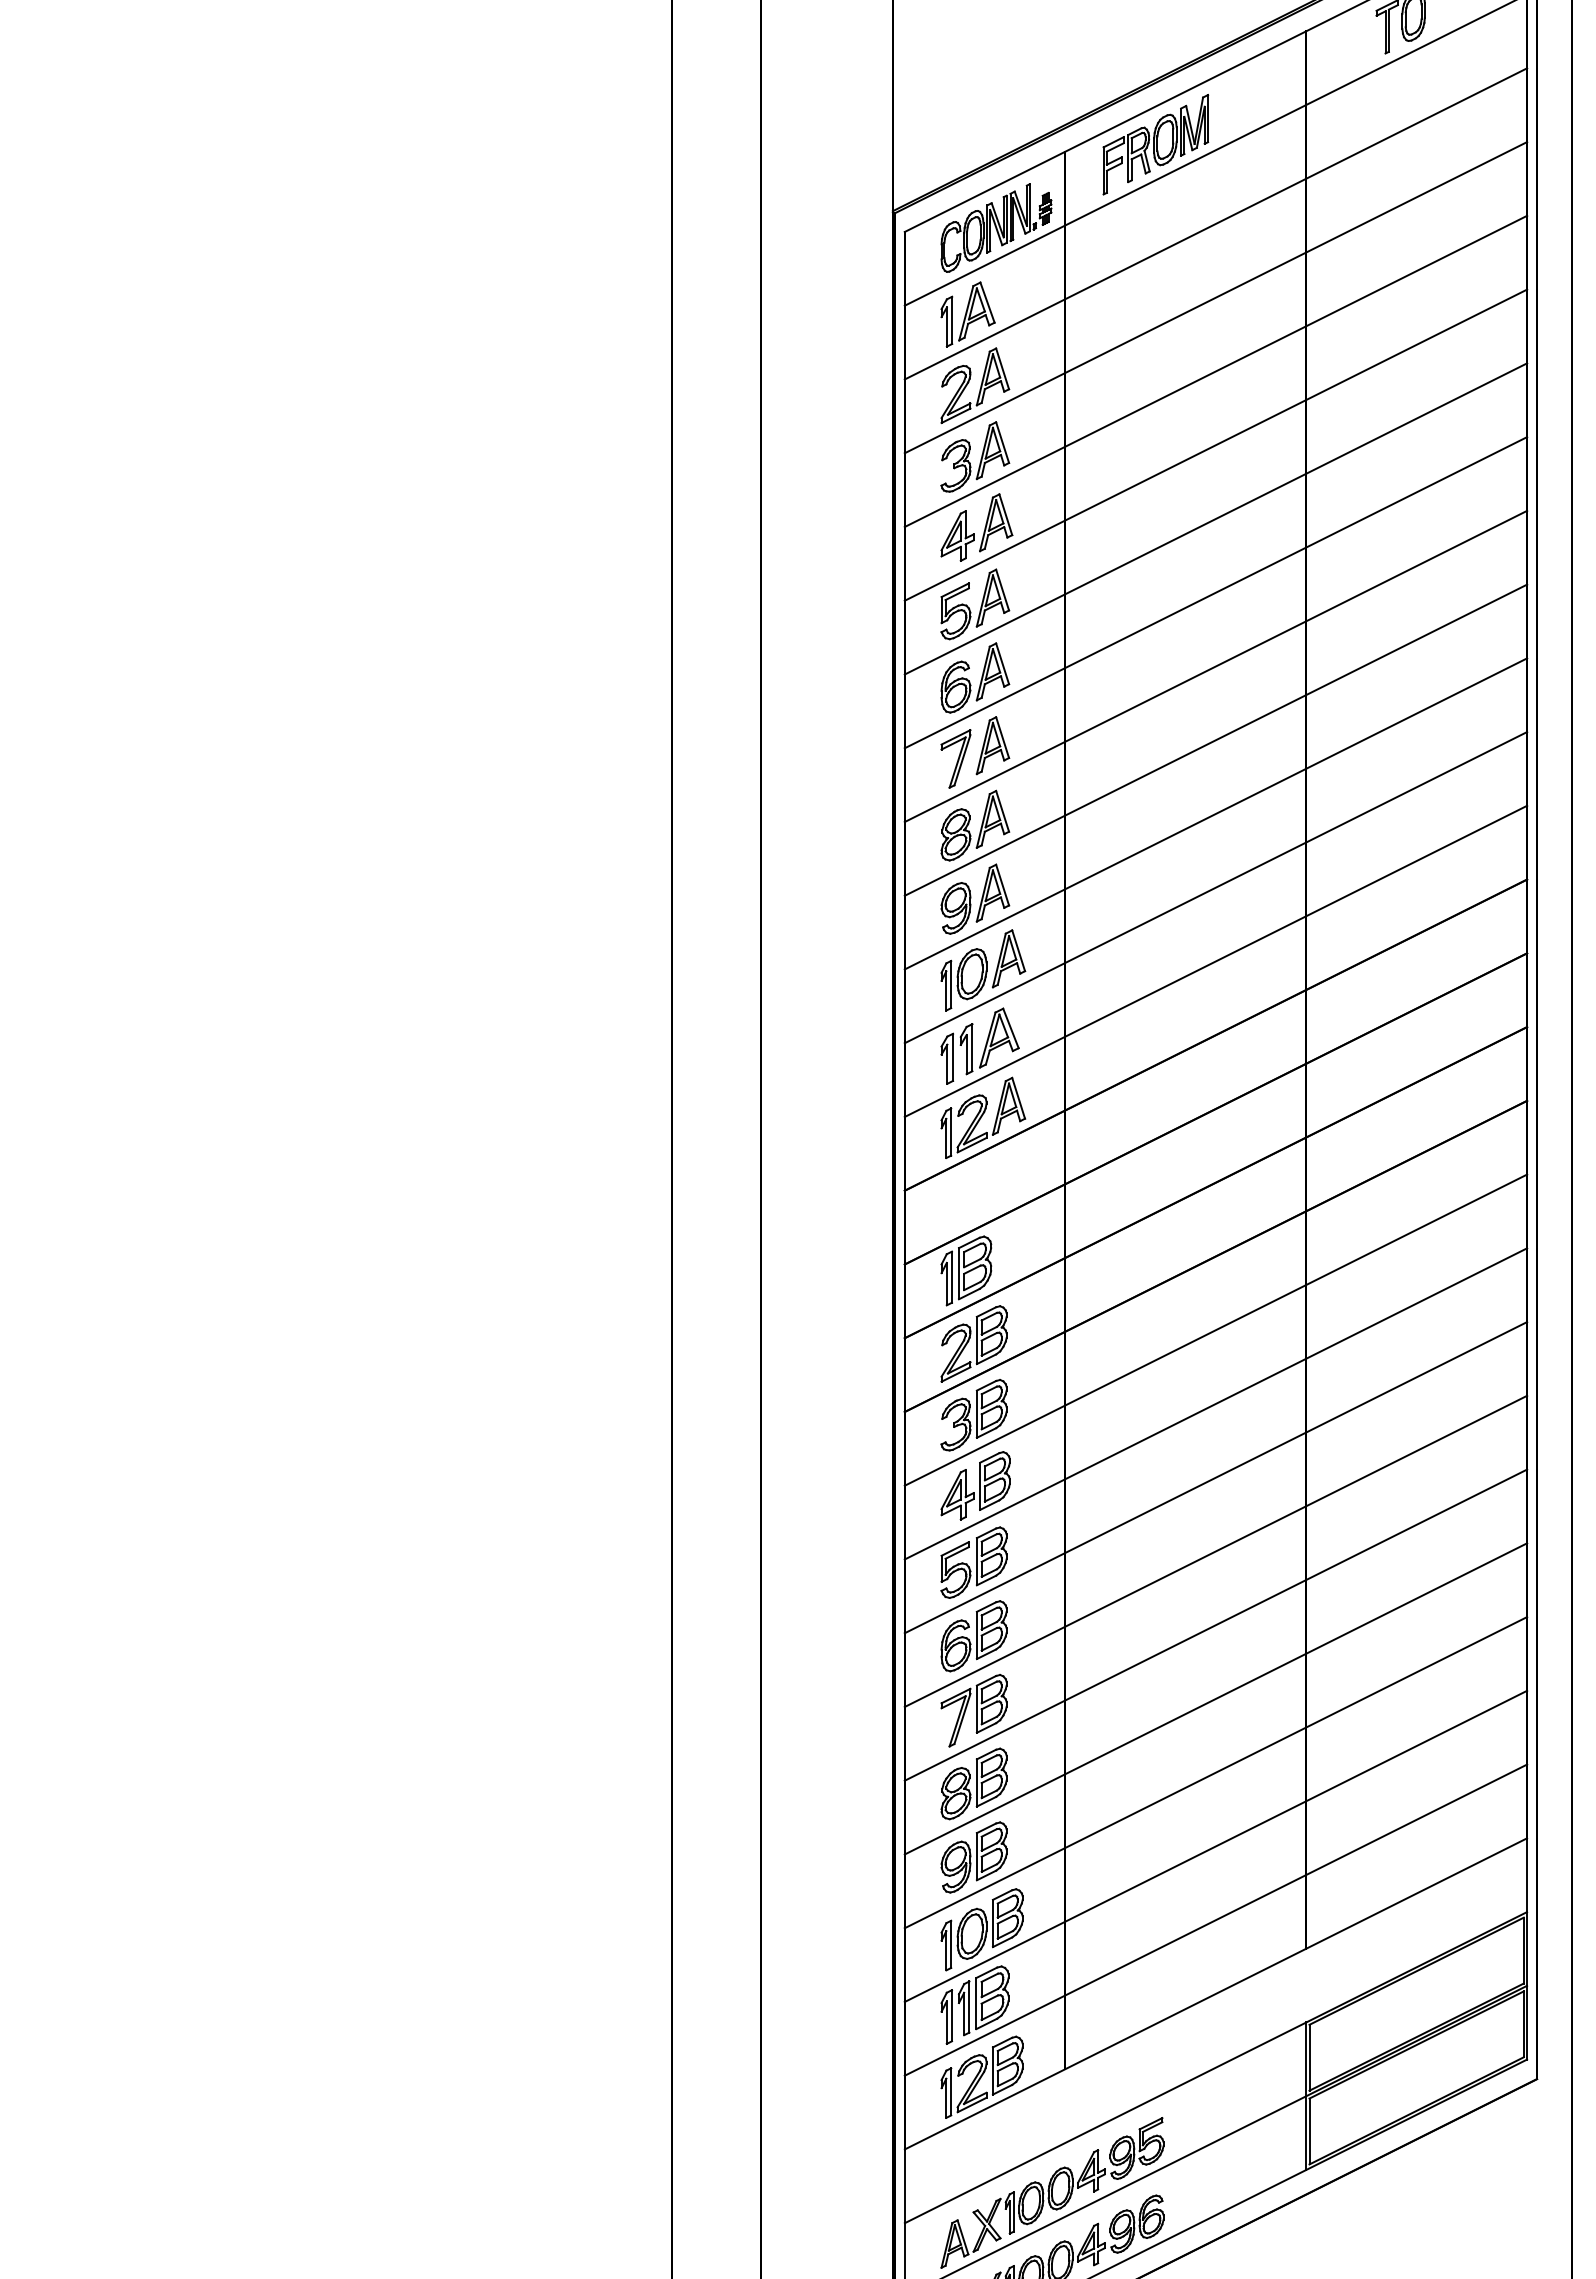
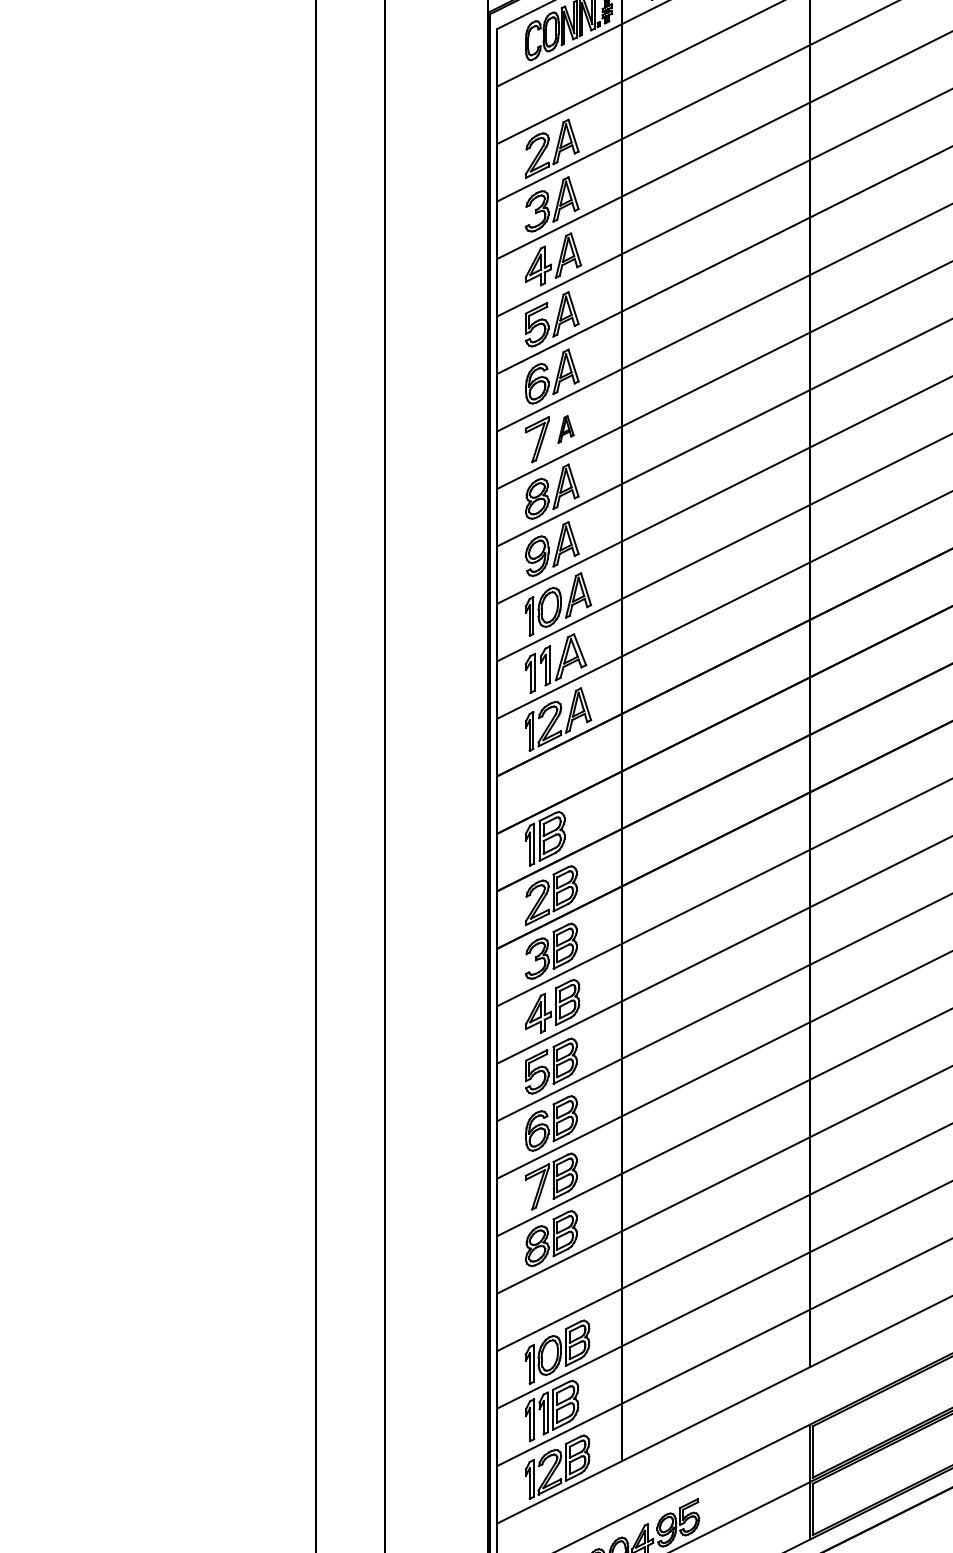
part: (967, 314) -> (546, 93), removed
part: (992, 745) -> (565, 429), size x0.6
part: (973, 1857) -> (550, 1295), removed

